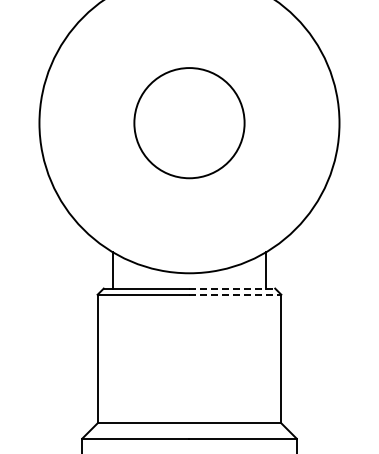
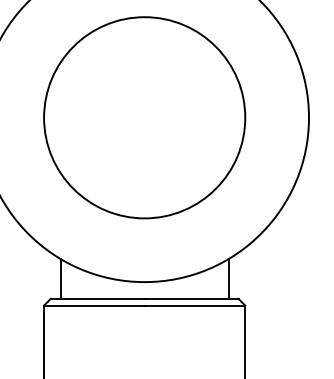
circle: (189, 122) -> (144, 116), size x1.67
line: (232, 288) -> (191, 298), dashed -> solid
line: (235, 294) -> (195, 305), dashed -> solid

